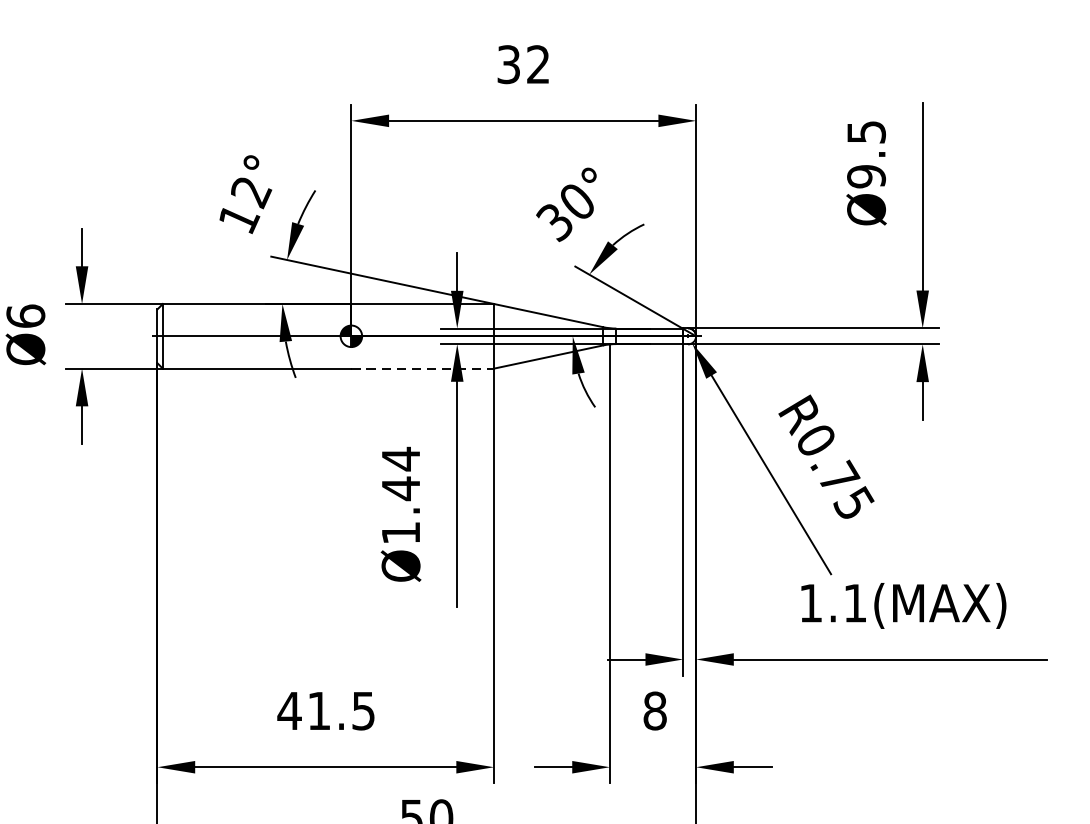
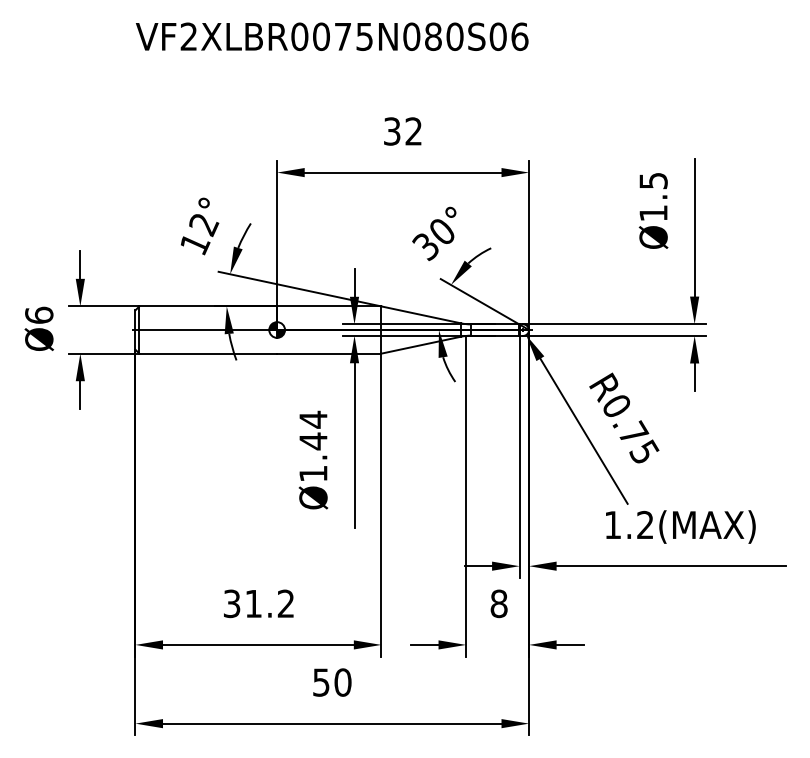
text: (866, 176) -> (653, 213), Ø9.5 -> Ø1.5
line: (423, 368) -> (329, 353), dashed -> solid
text: (855, 602) -> (645, 524), 1.1(MAX) -> 1.2(MAX)
text: (325, 710) -> (258, 603), 41.5 -> 31.2

